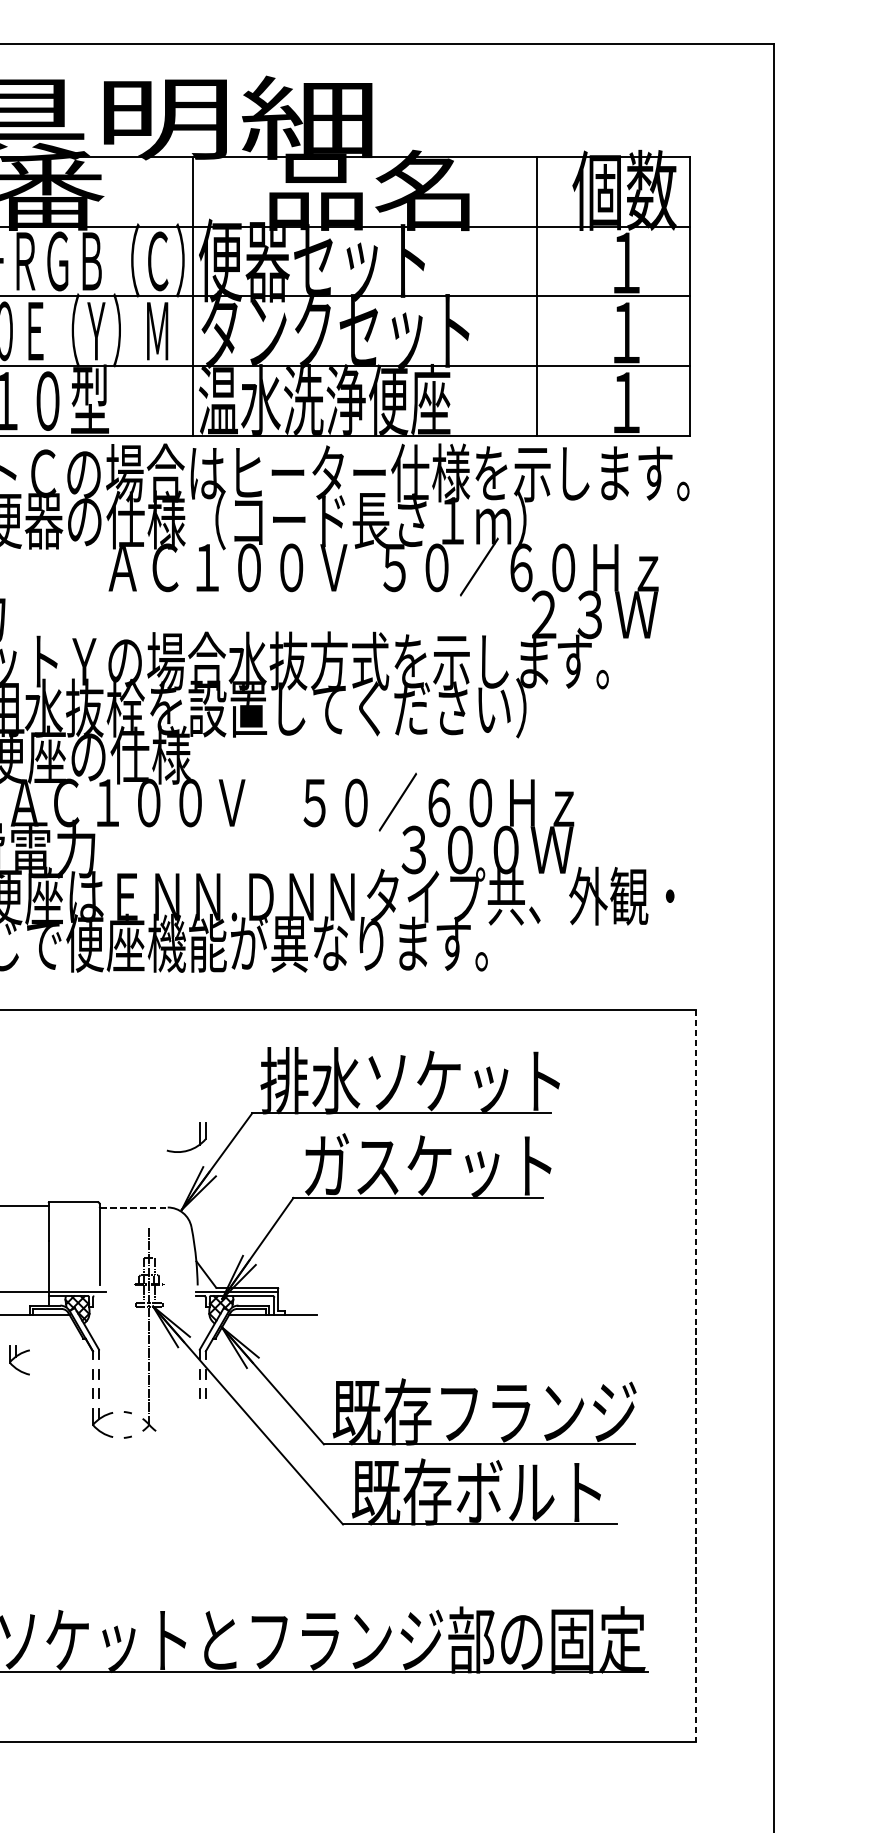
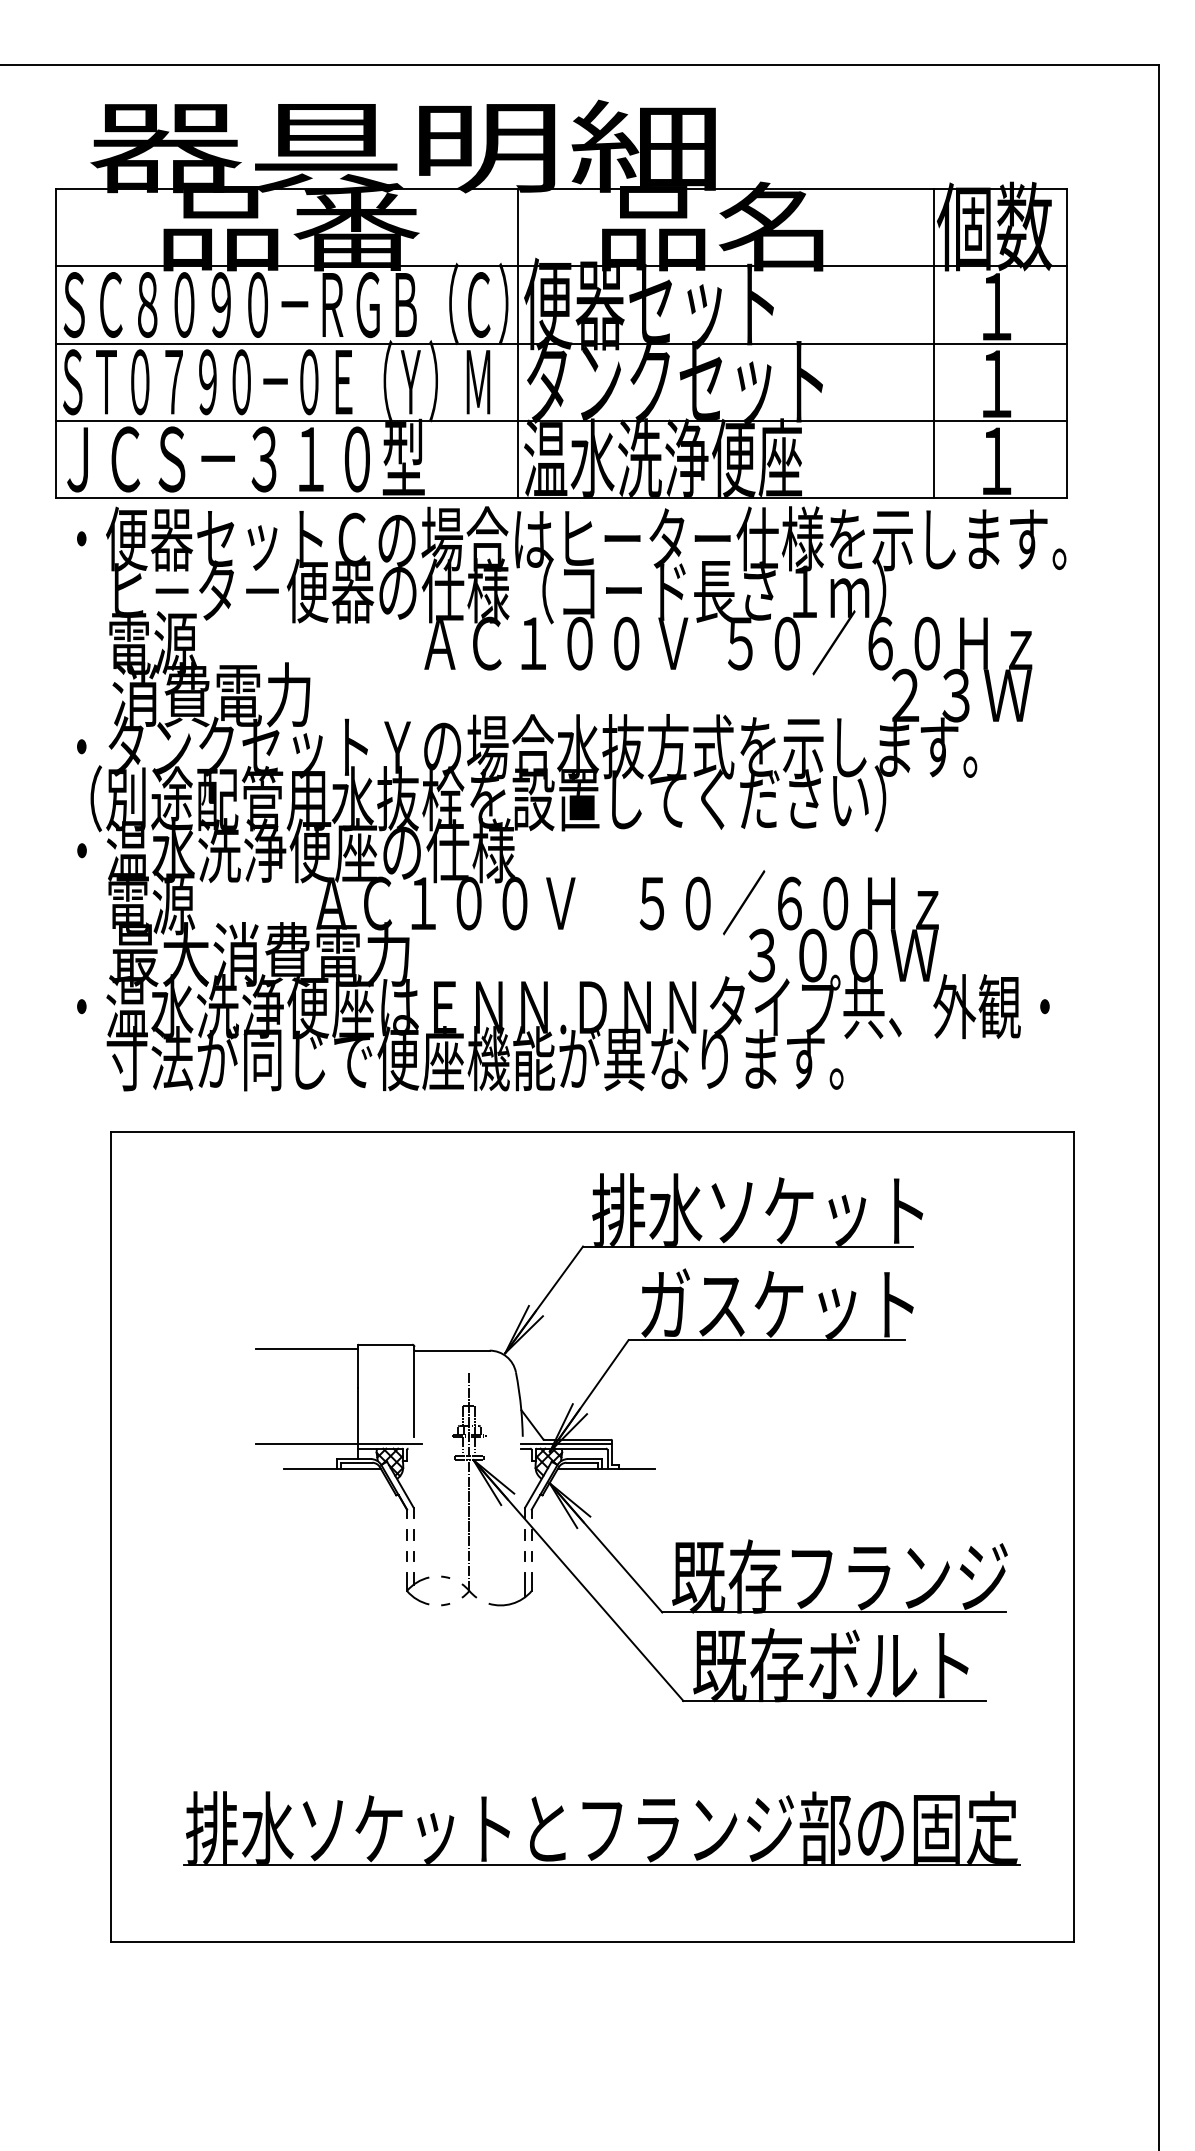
line: (536, 296) -> (933, 343), moved
part: (191, 1148) -> (515, 1601), moved
line: (134, 1207) -> (452, 1350), dashed -> solid
part: (19, 1360) -> (325, 1519), removed
line: (695, 1376) -> (1073, 1537), dashed -> solid

